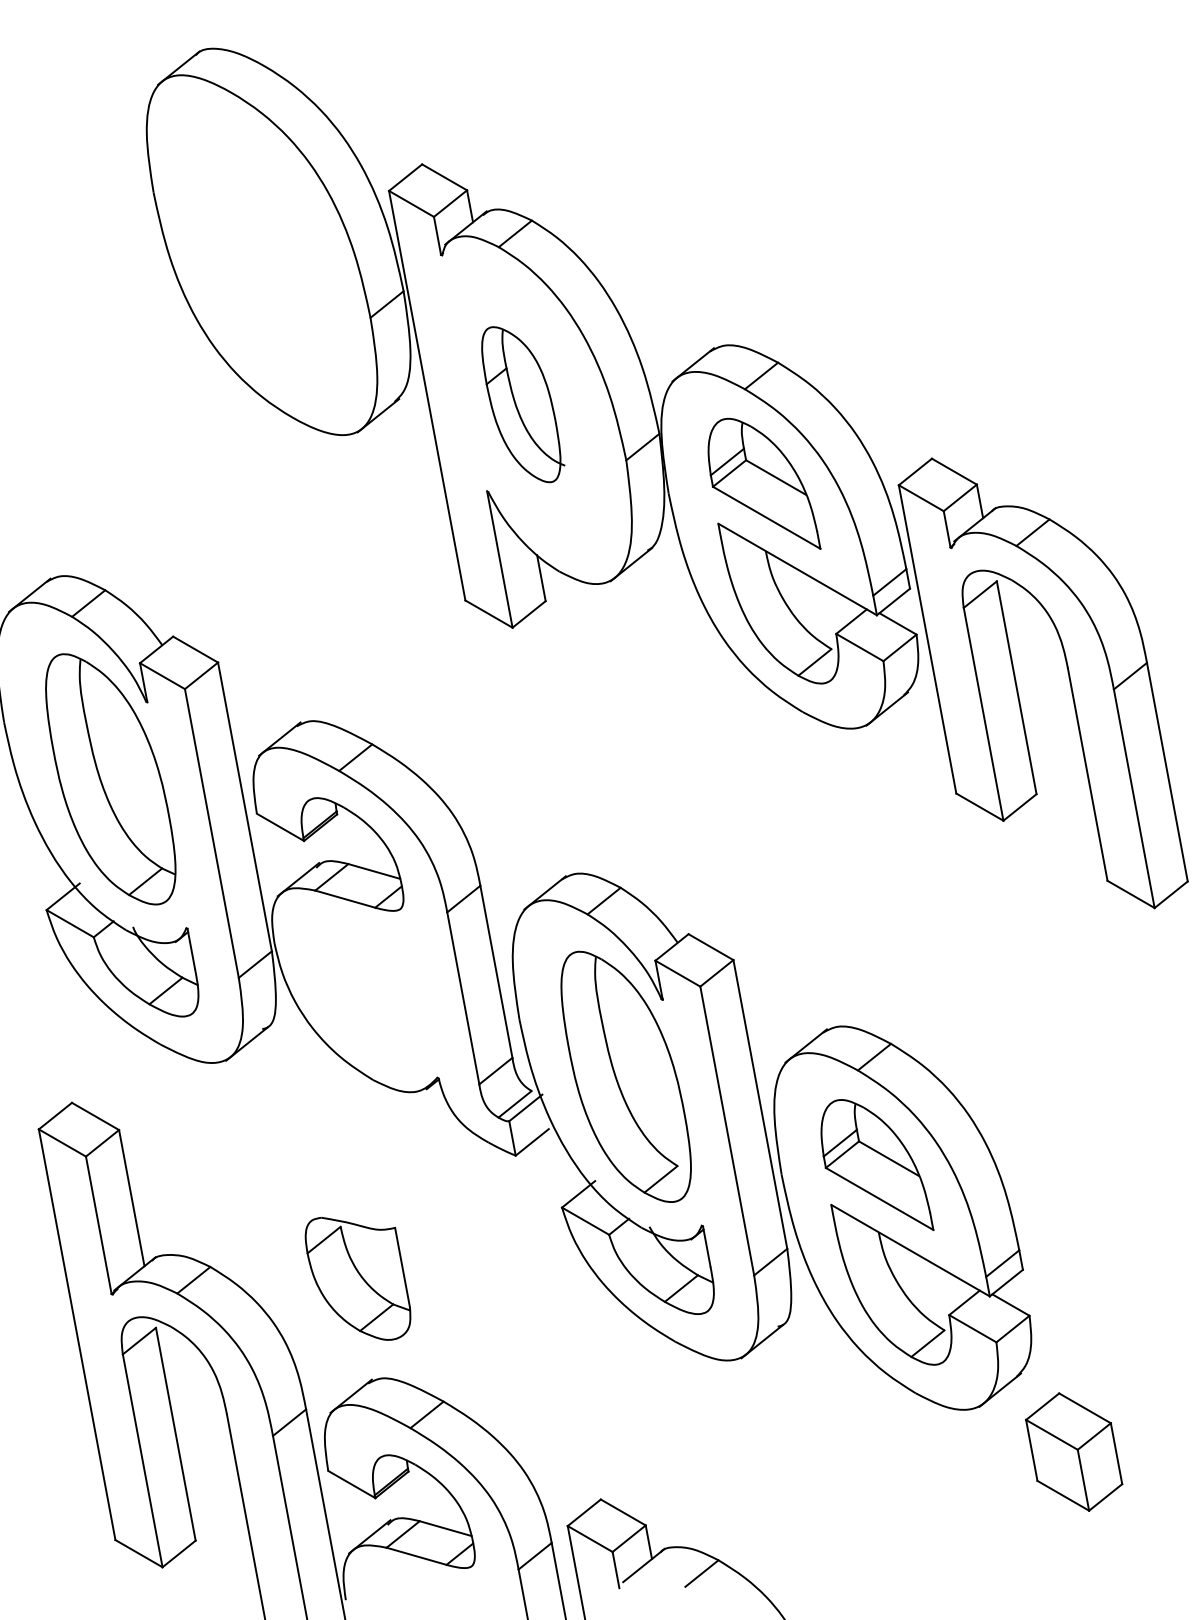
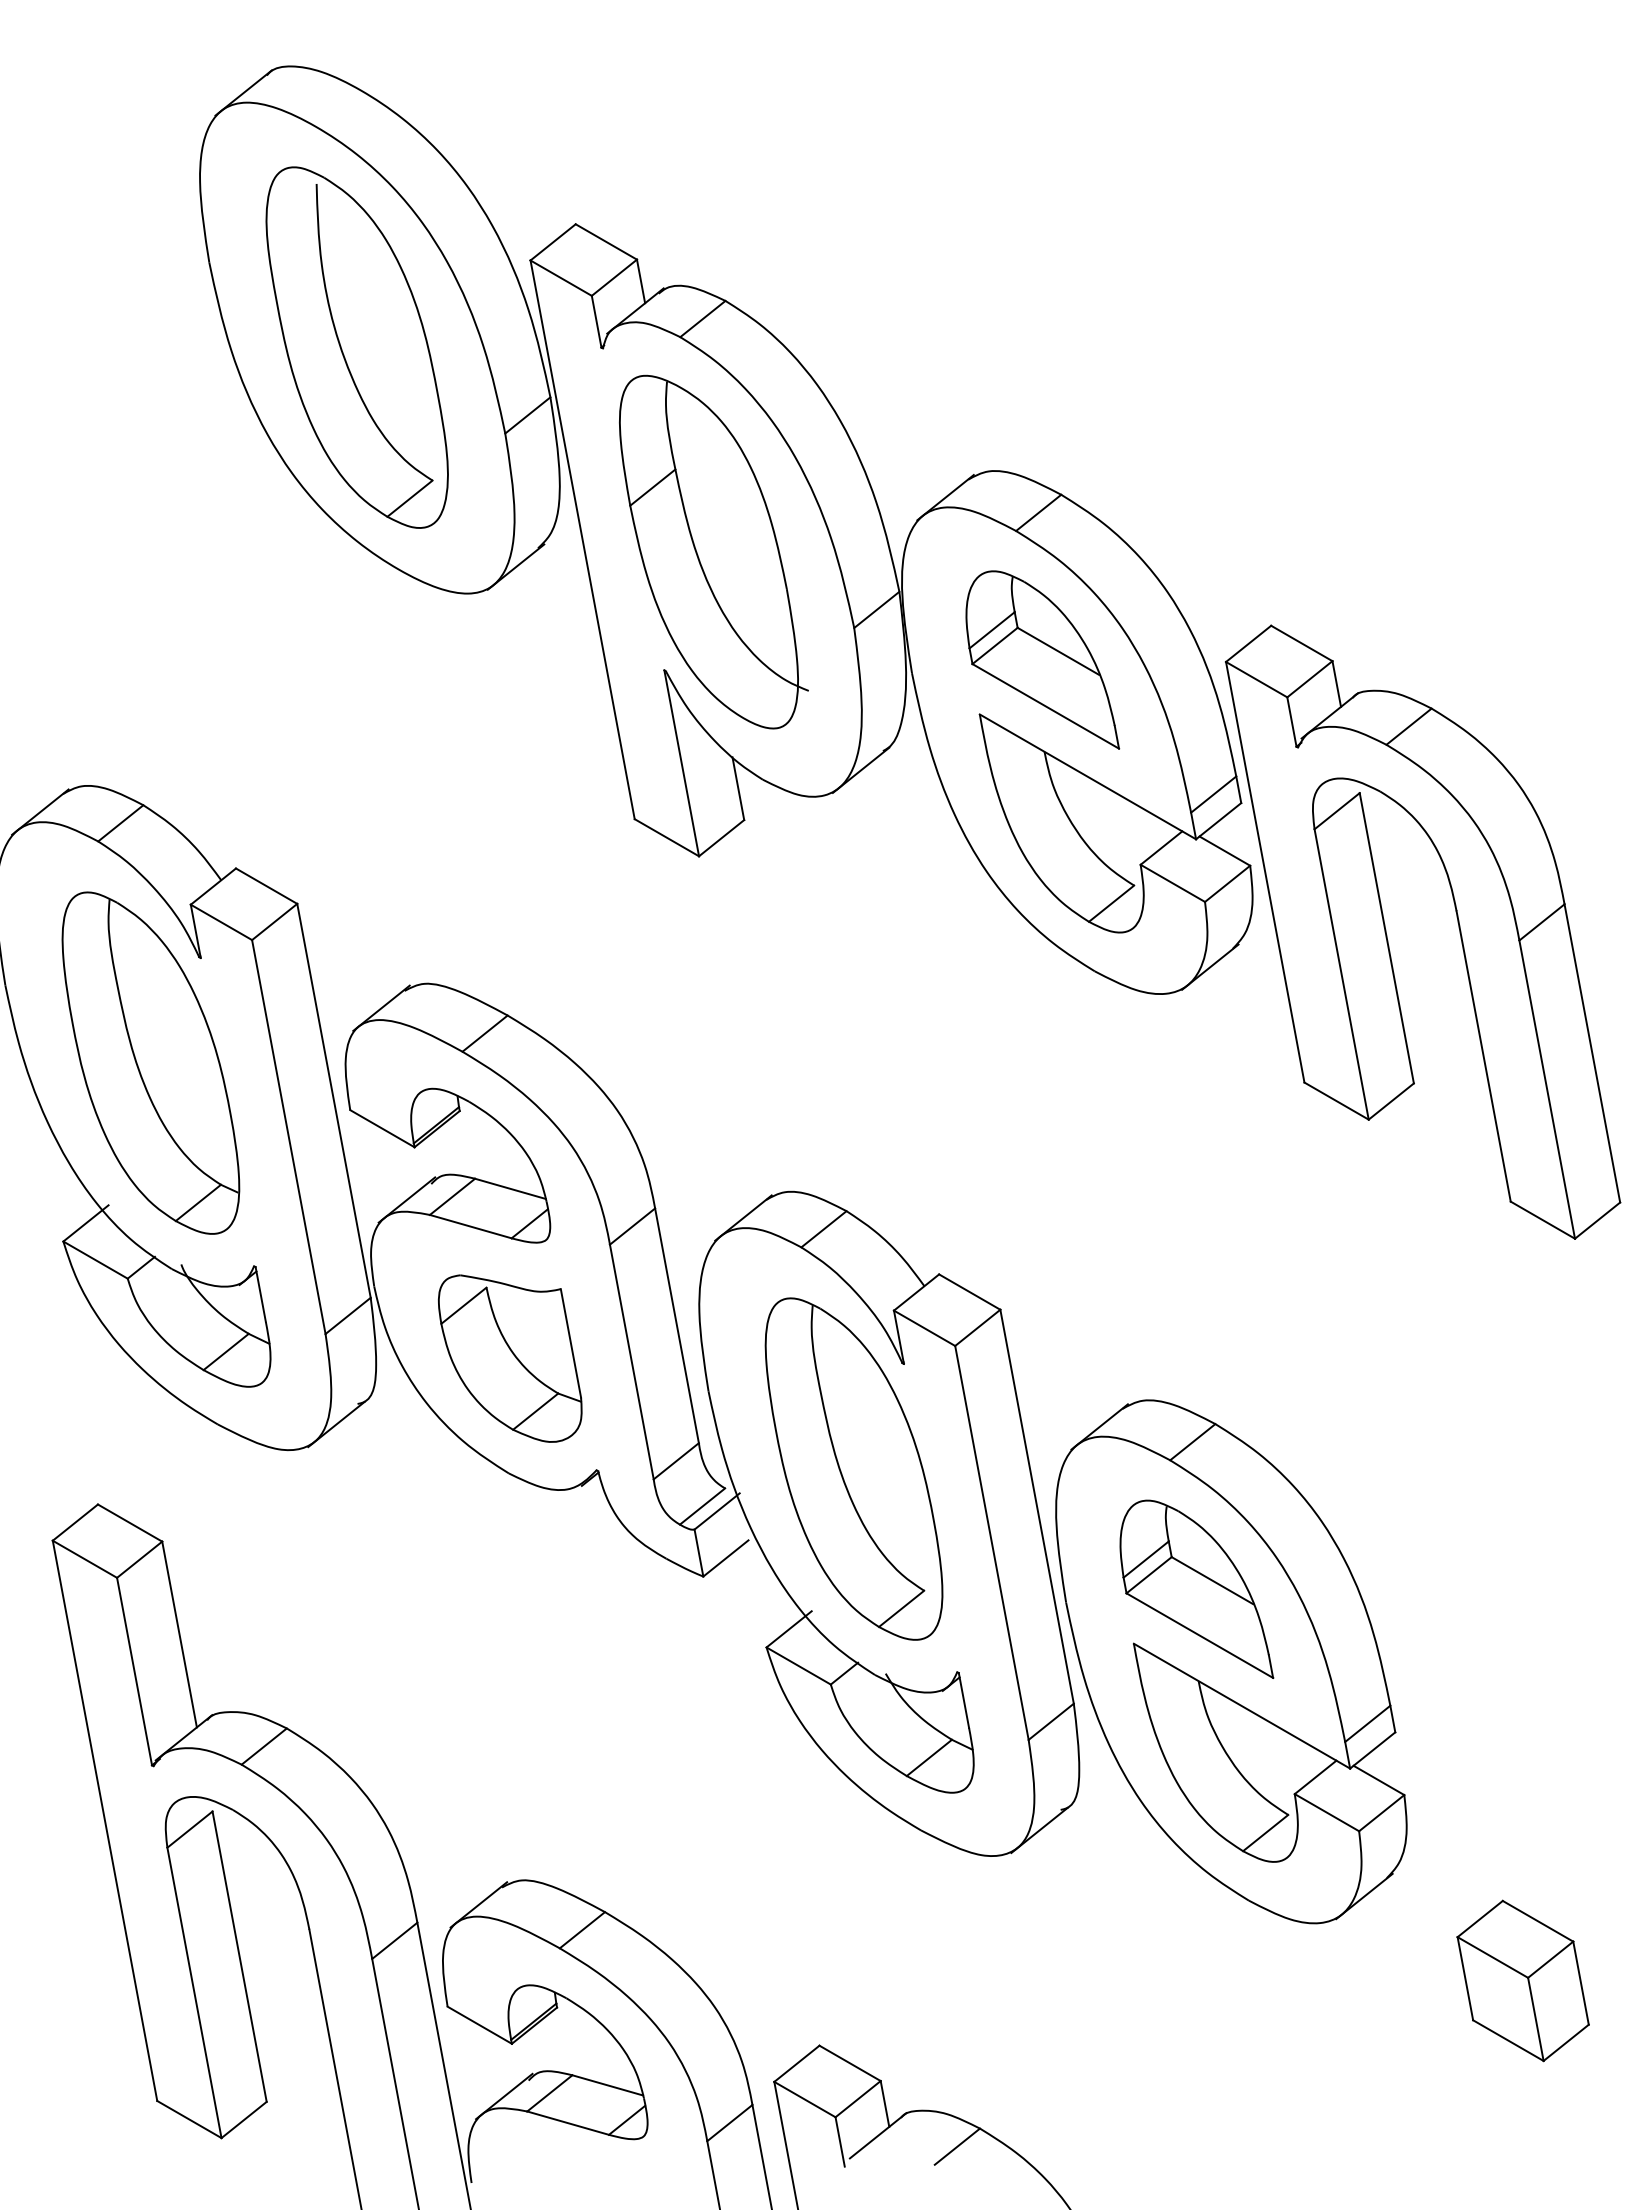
part: (261, 254) -> (356, 347), added
part: (523, 404) -> (713, 551), size x1.67
part: (357, 1278) -> (509, 1358), moved
part: (1073, 1451) -> (1522, 1980), moved

